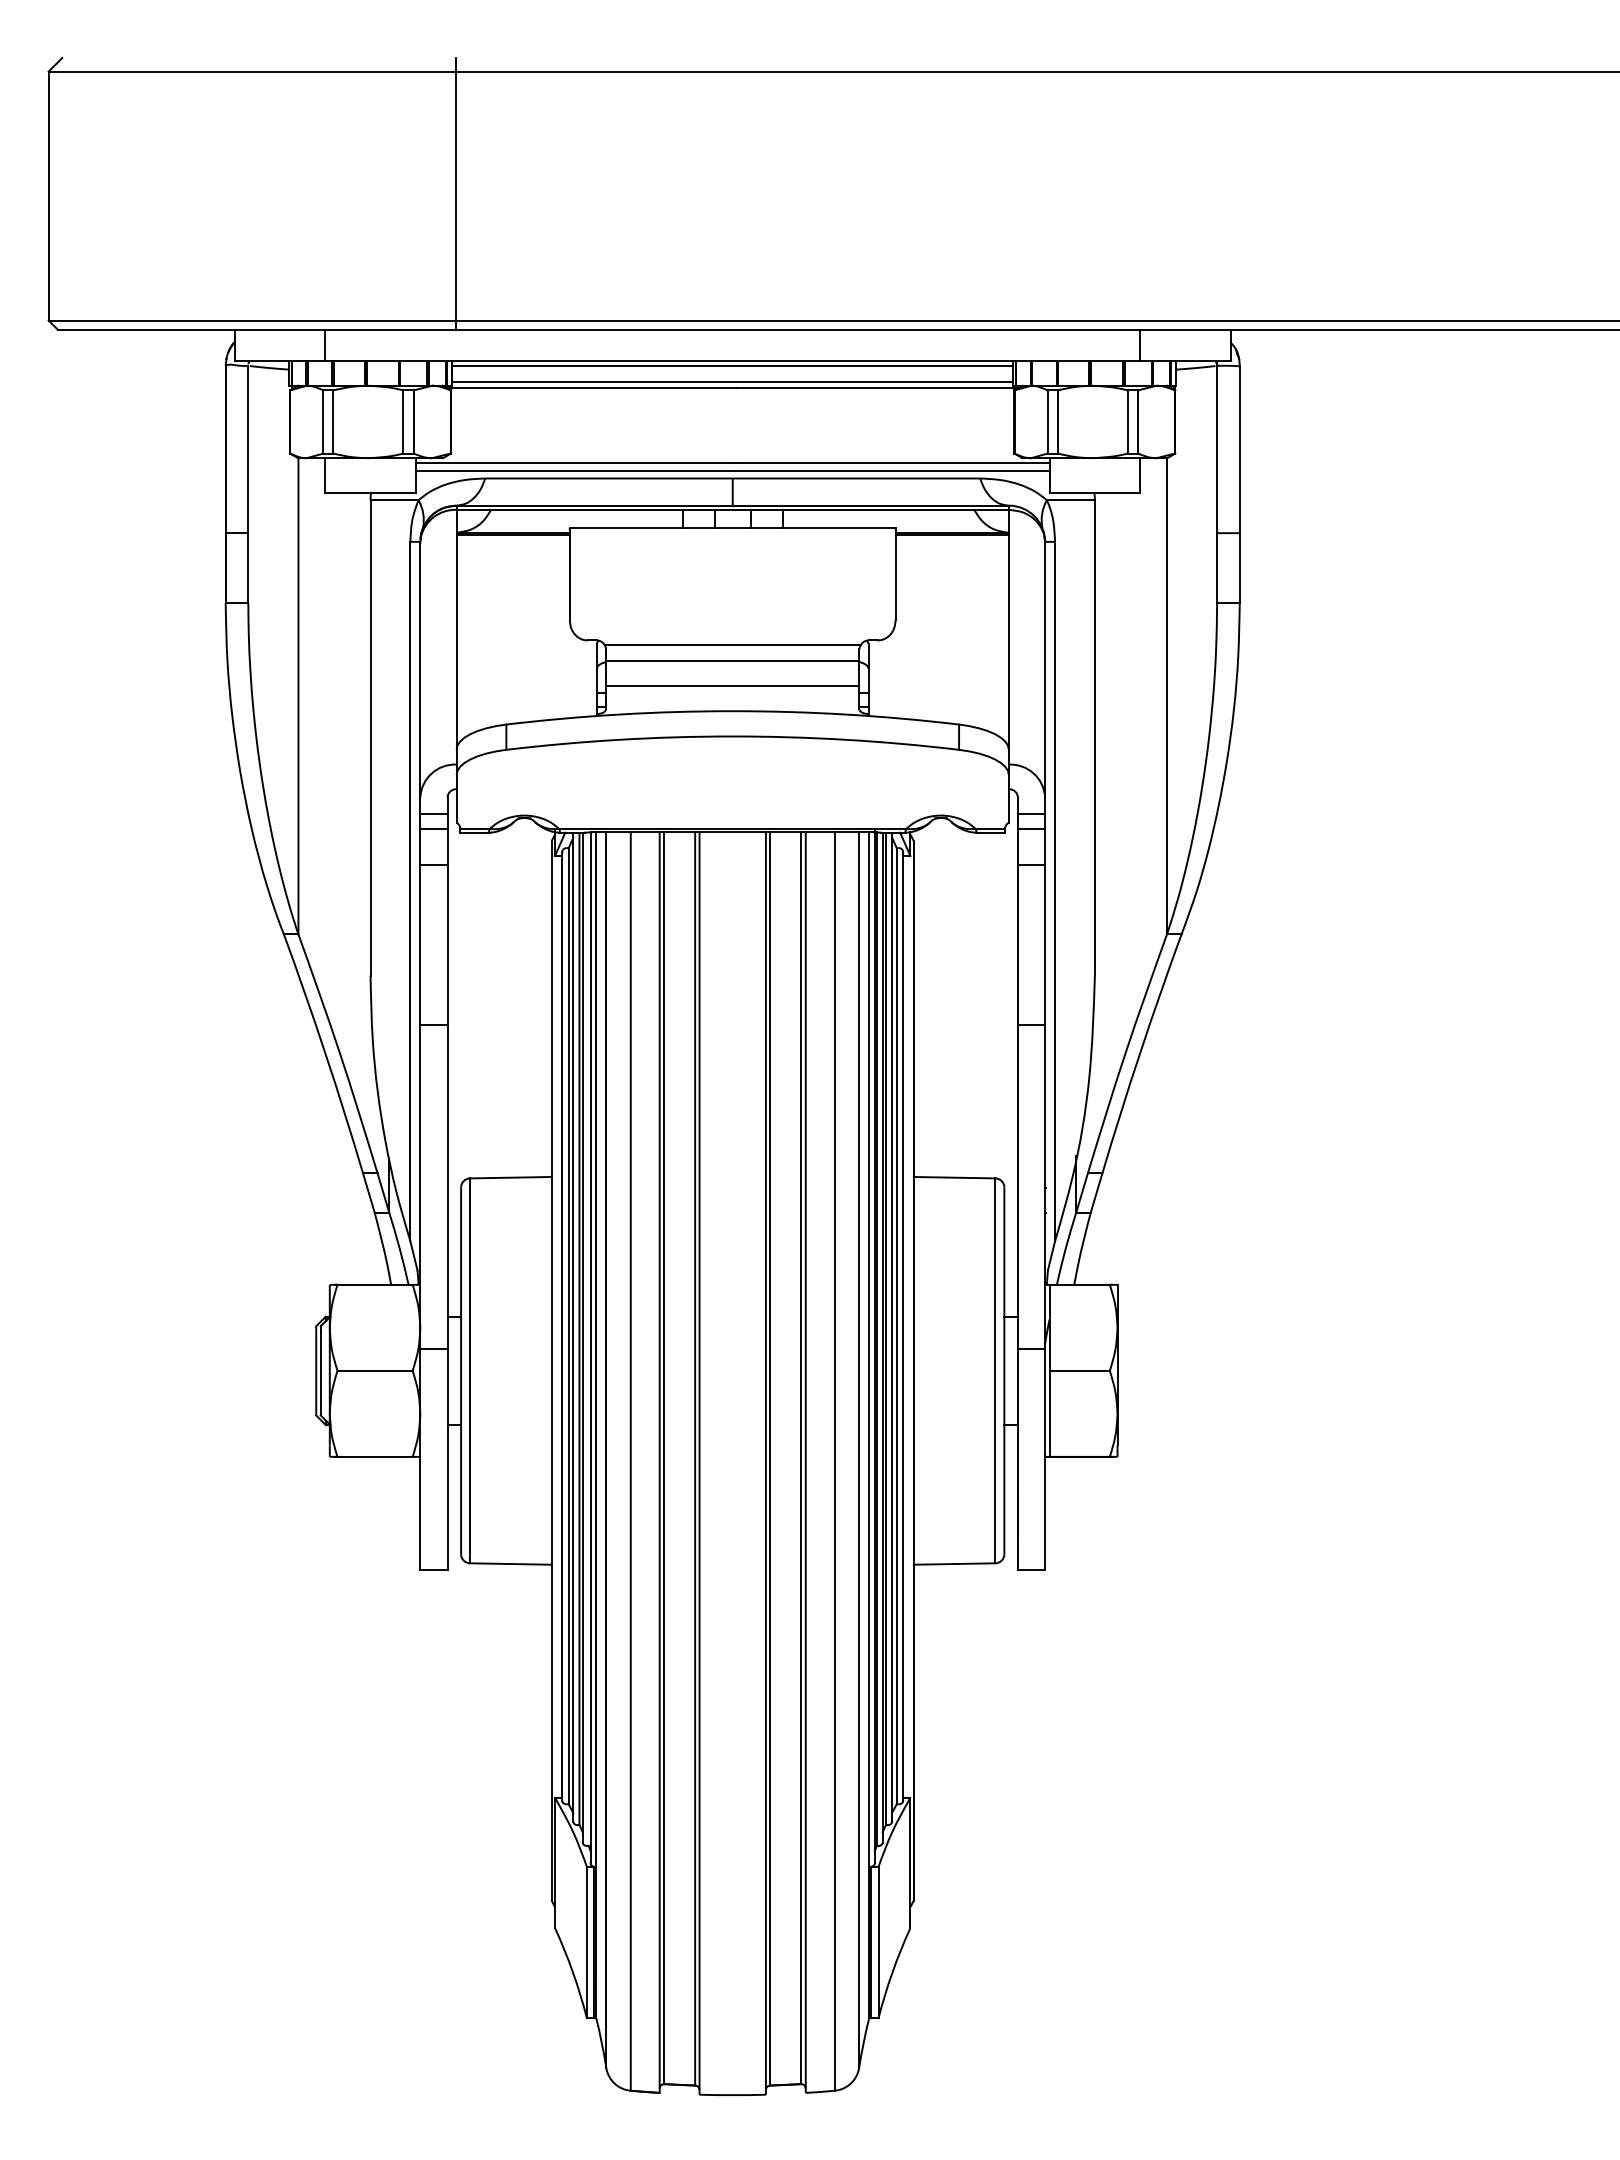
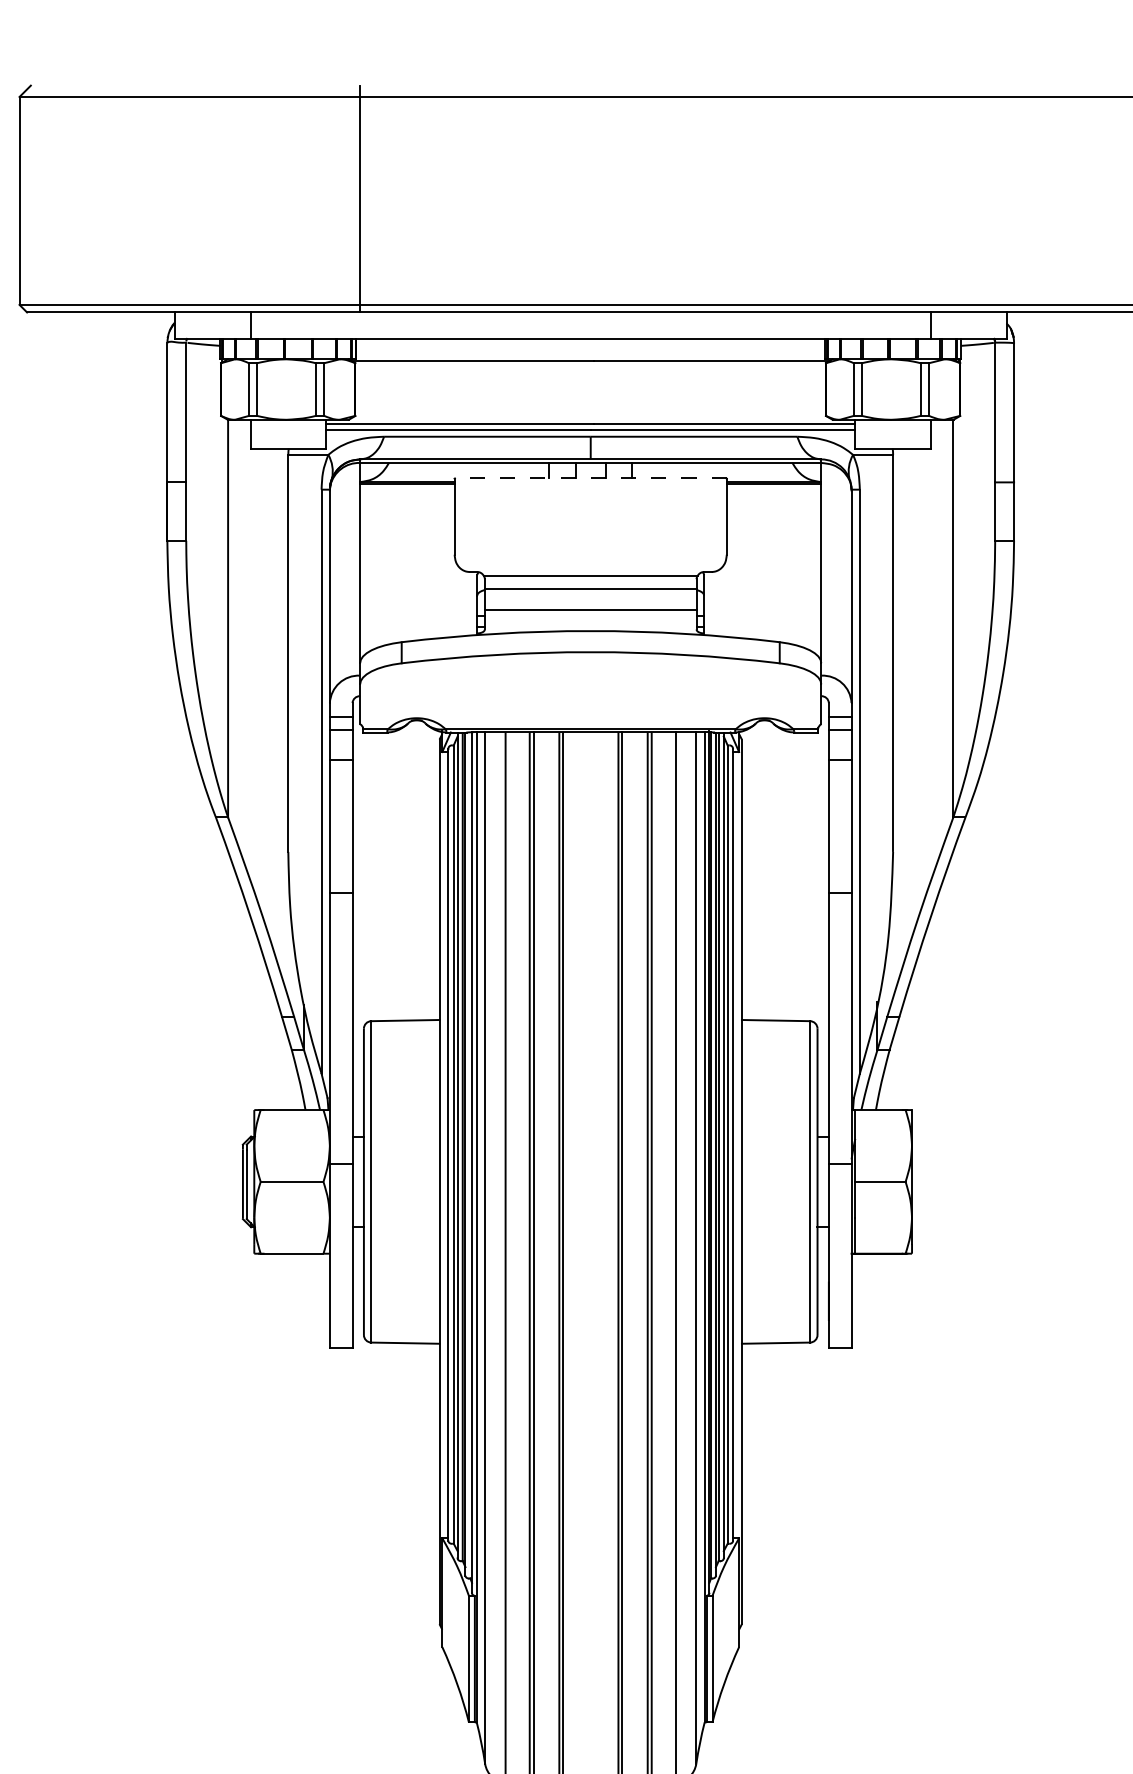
line: (732, 366) -> (590, 343), removed
line: (732, 381) -> (590, 355), removed
line: (732, 528) -> (590, 478), solid -> dashed

